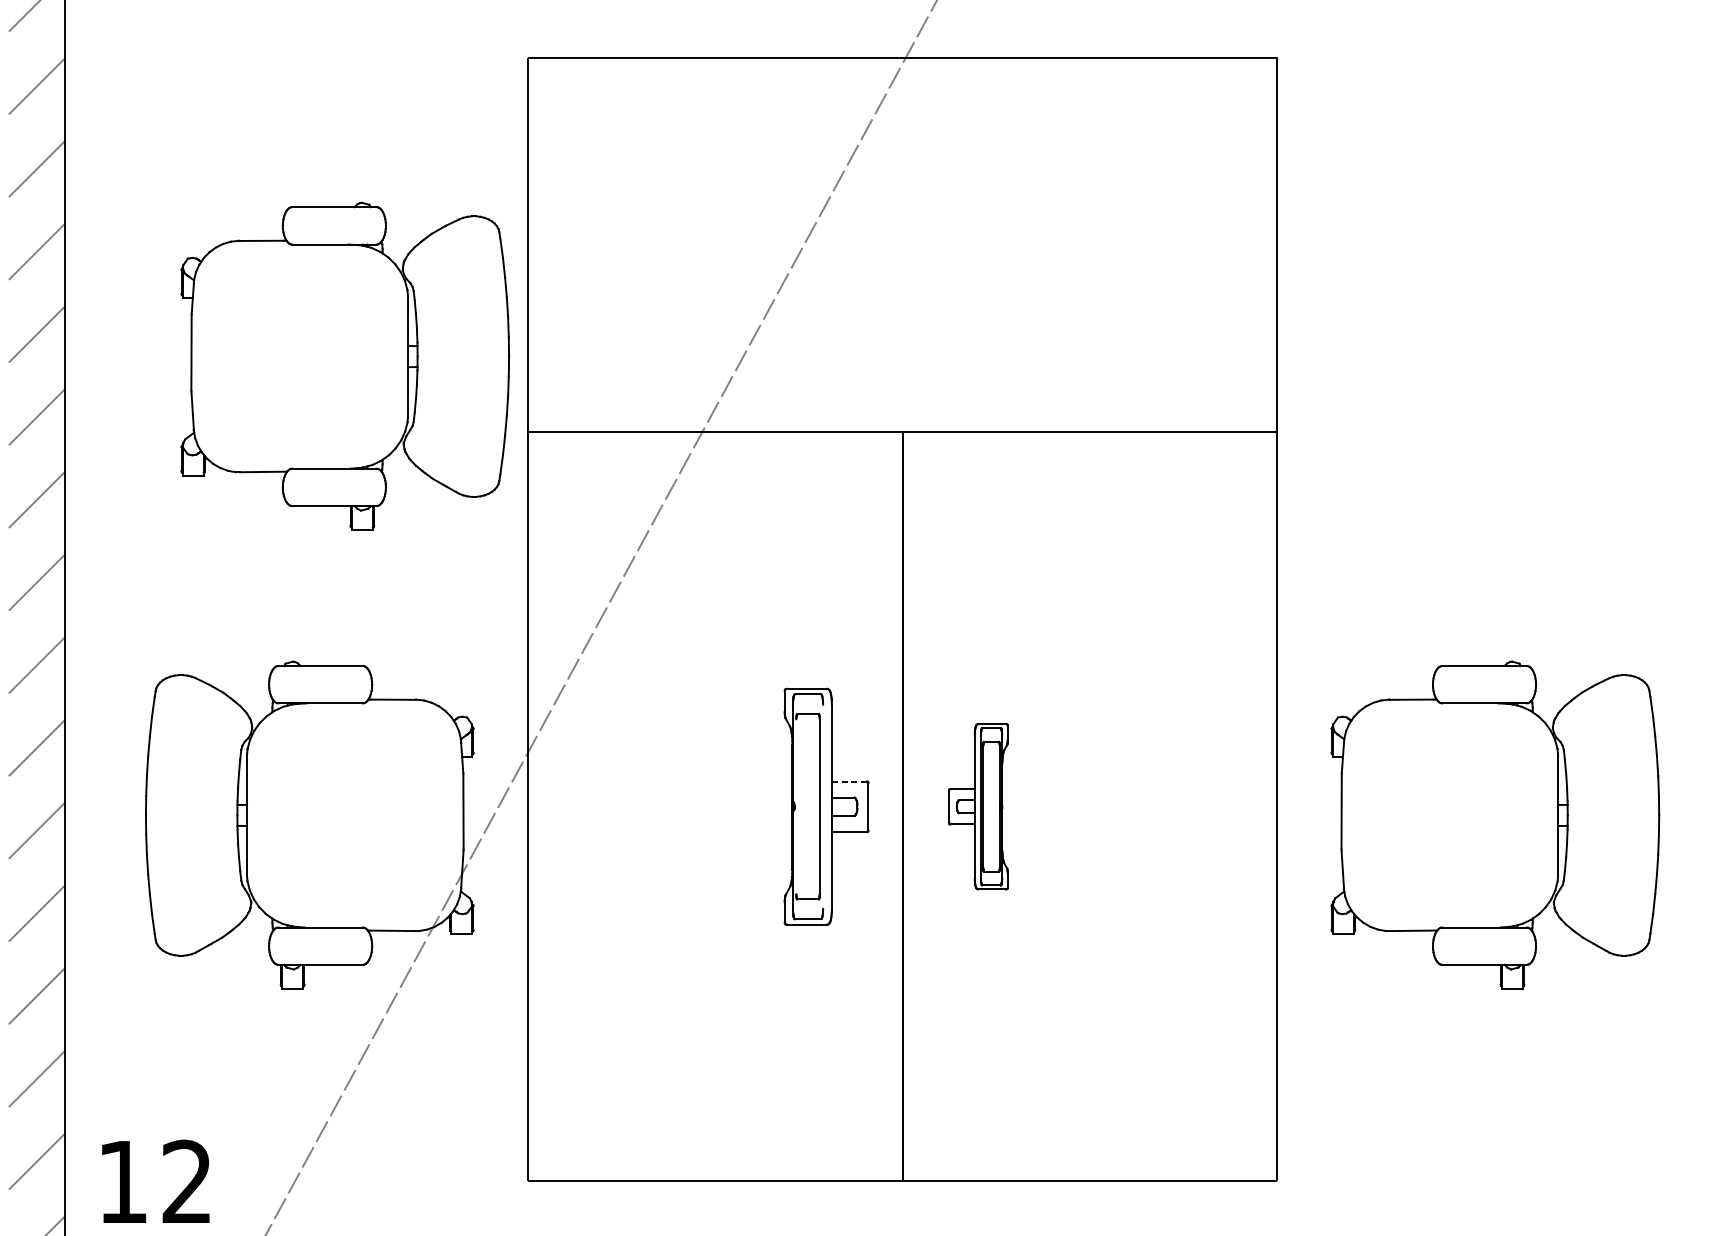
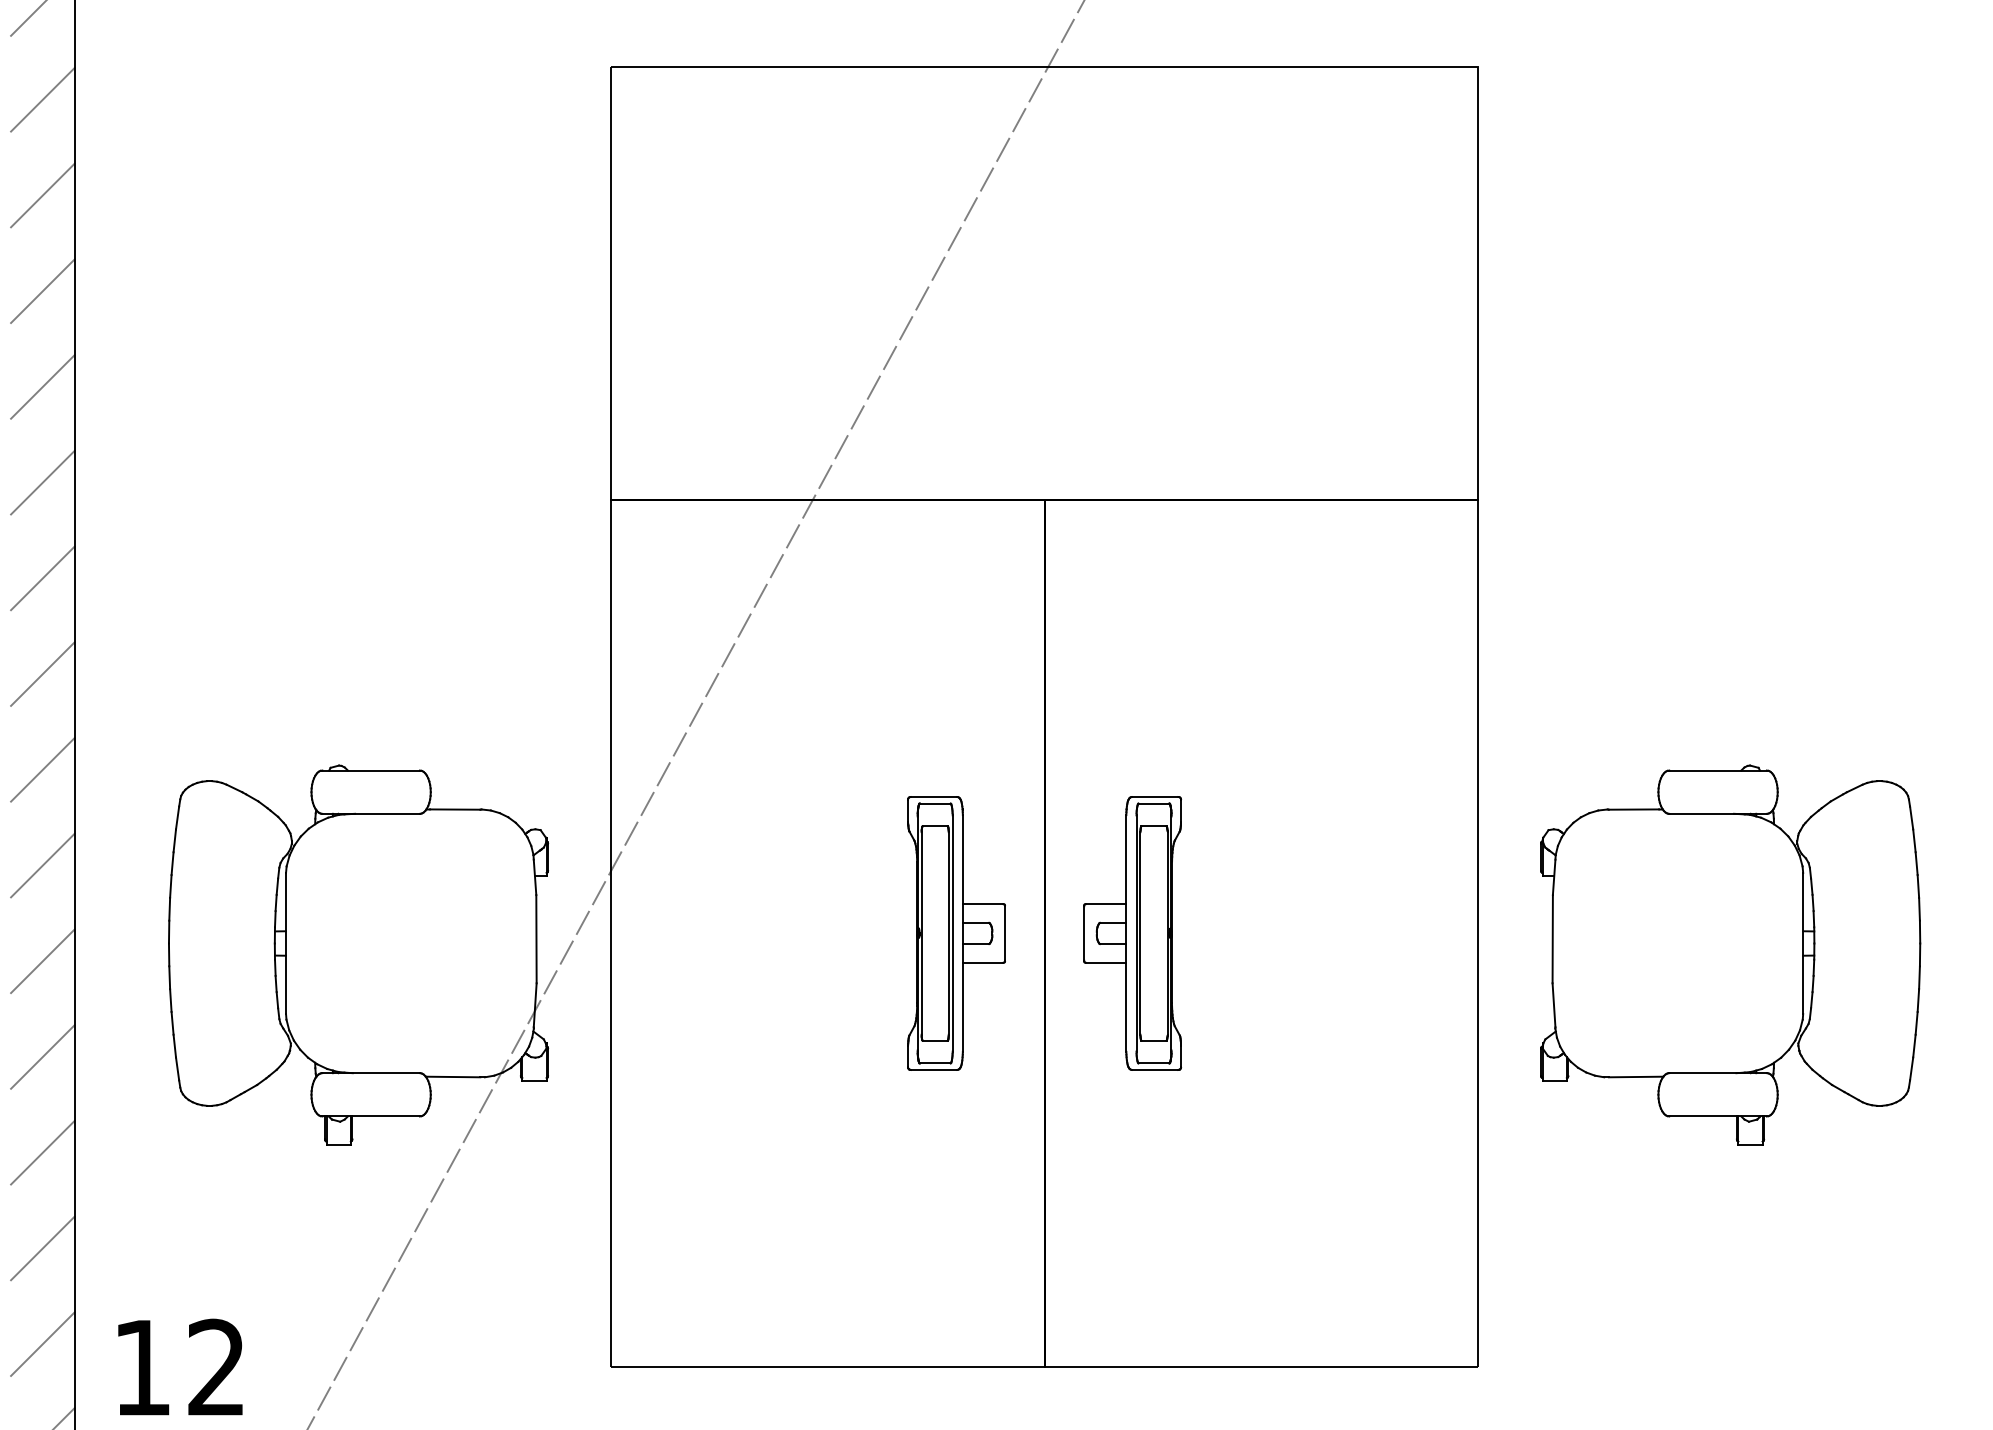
part: (345, 366) -> (399, 423), removed
line: (848, 781) -> (982, 904), dashed -> solid
line: (796, 806) -> (921, 933), added
line: (822, 806) -> (952, 933), added
part: (978, 806) -> (1132, 933), size x1.43

